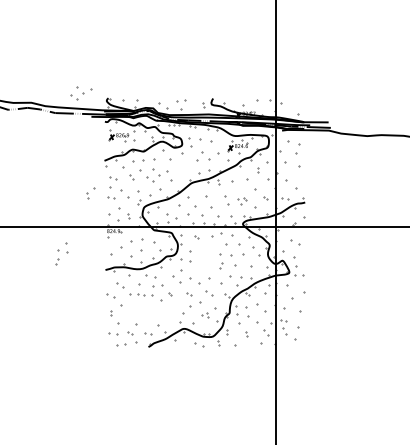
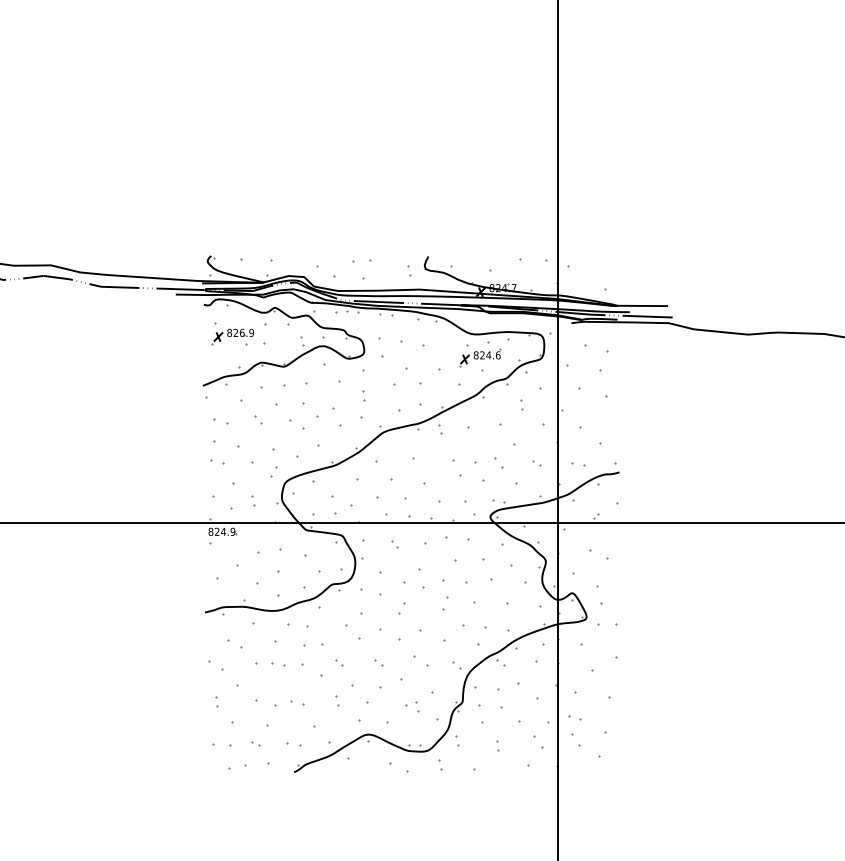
part: (81, 93) -> (155, 246), removed
part: (181, 169) -> (362, 403), added
part: (90, 193) -> (344, 696), moved
part: (242, 200) -> (489, 468), size x1.67
part: (61, 253) -> (410, 590), moved
part: (141, 313) -> (279, 702), added

